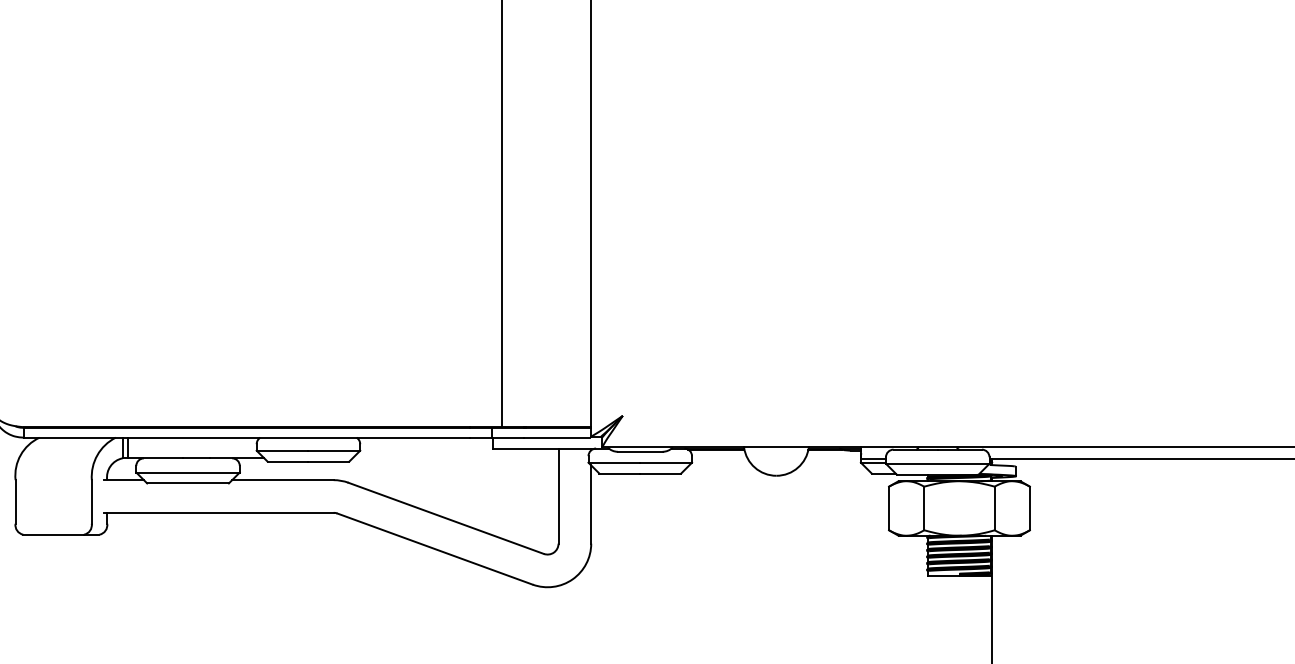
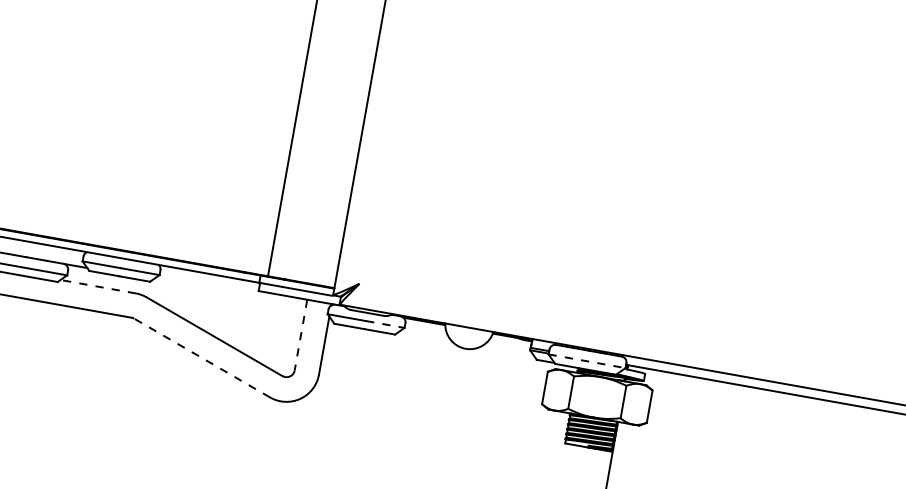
line: (666, 462) -> (385, 324), solid -> dashed
line: (937, 463) -> (586, 361), solid -> dashed
line: (282, 480) -> (97, 286), solid -> dashed
line: (558, 496) -> (300, 335), solid -> dashed
line: (435, 549) -> (202, 358), solid -> dashed

